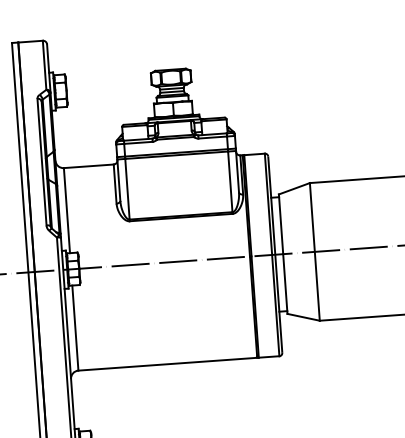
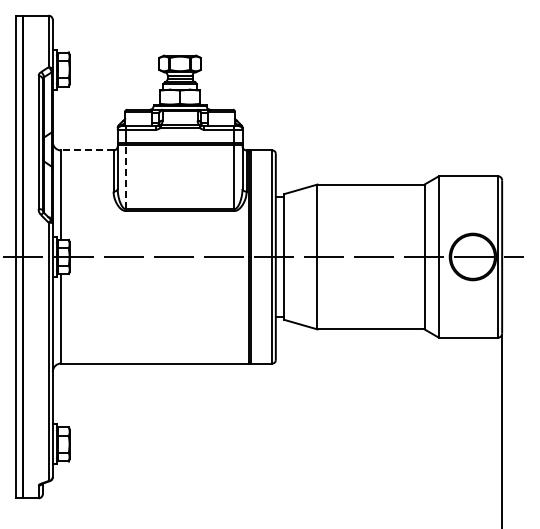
line: (88, 166) -> (86, 150), solid -> dashed
line: (127, 189) -> (126, 177), solid -> dashed

